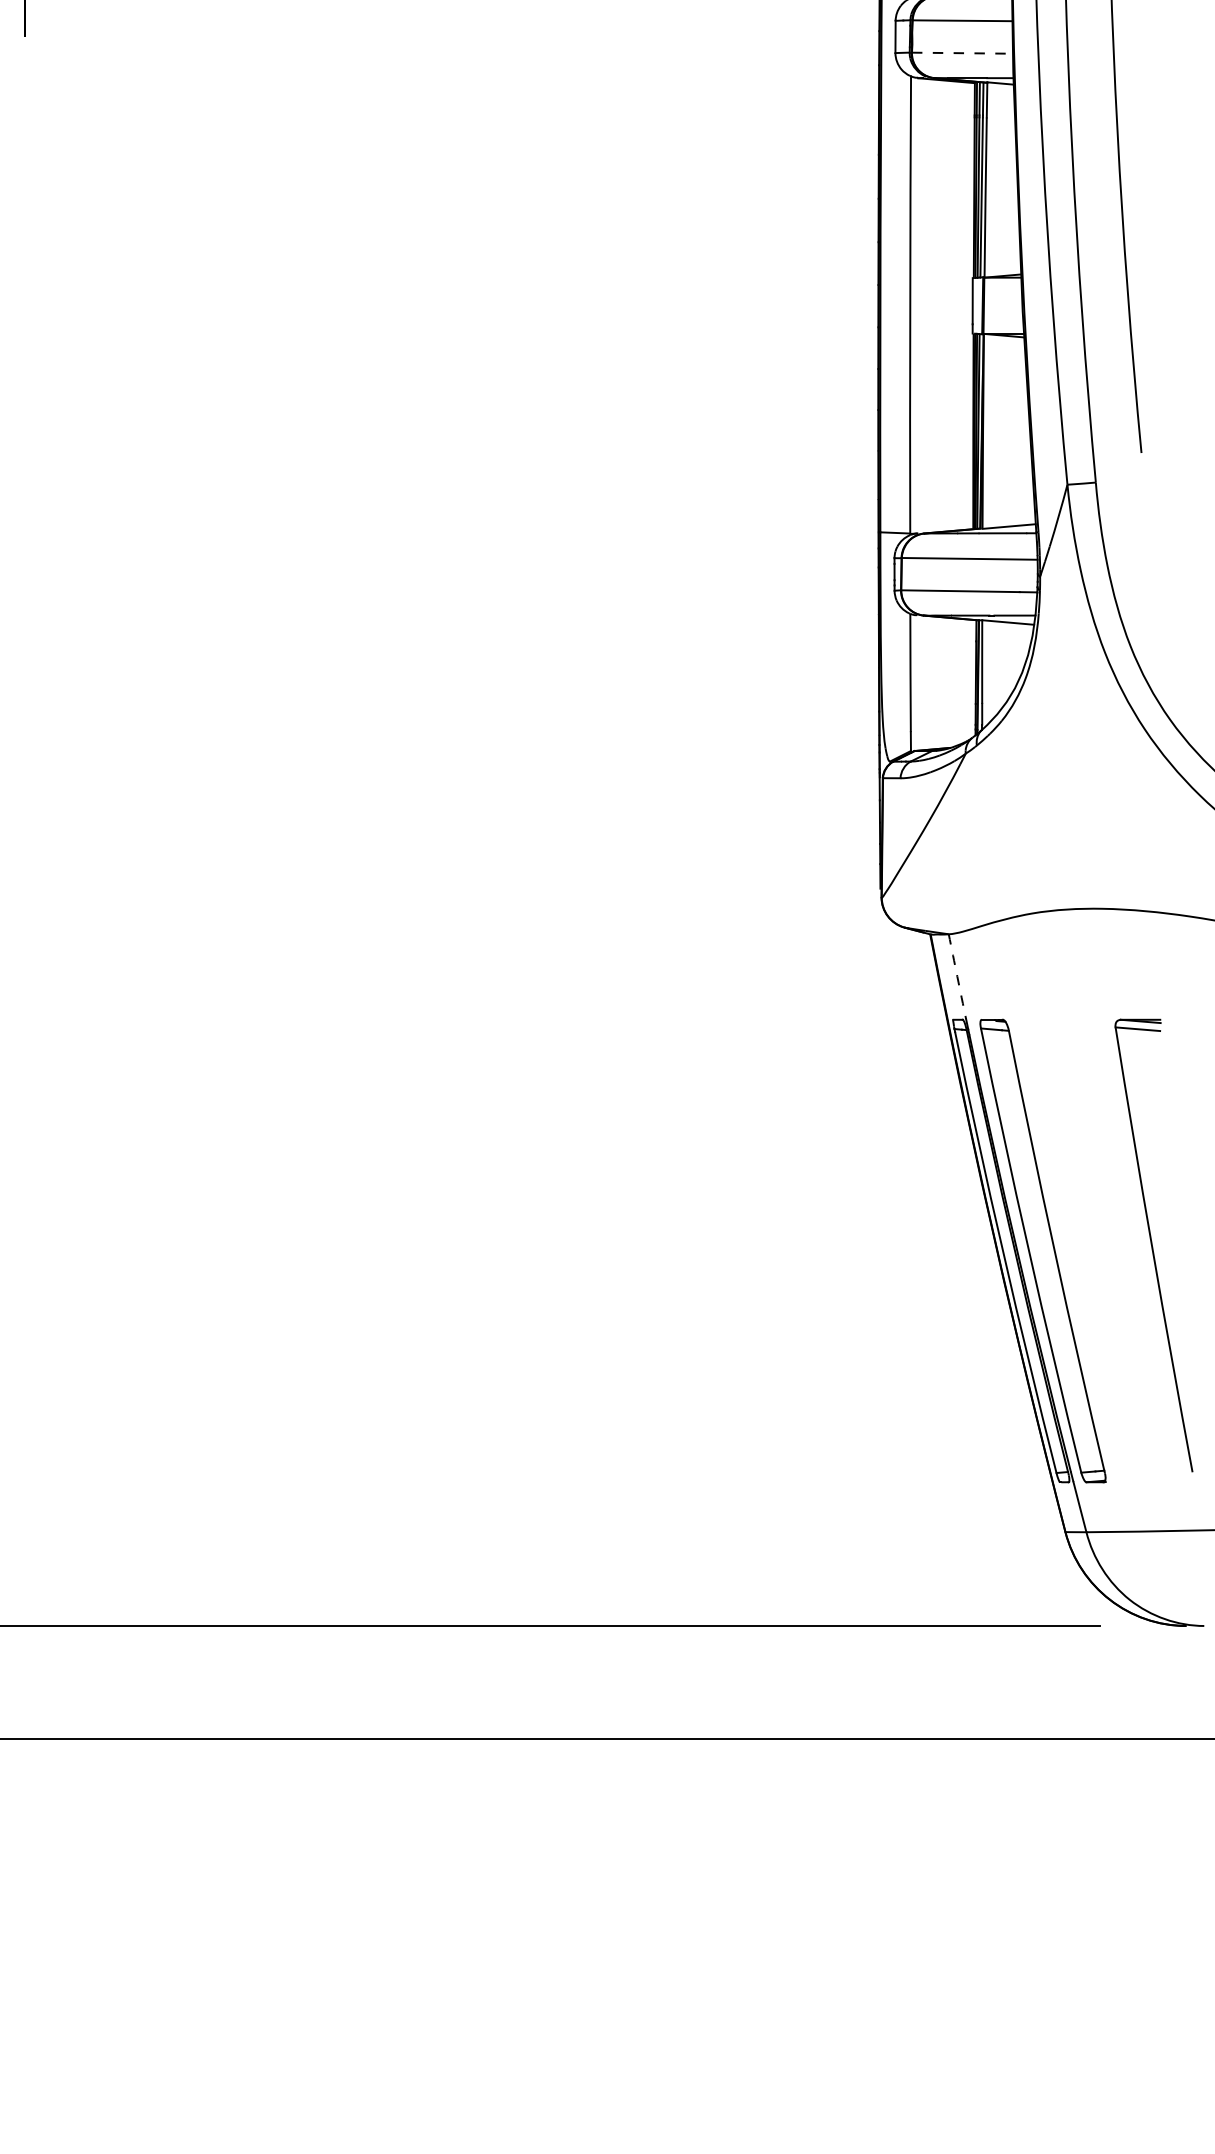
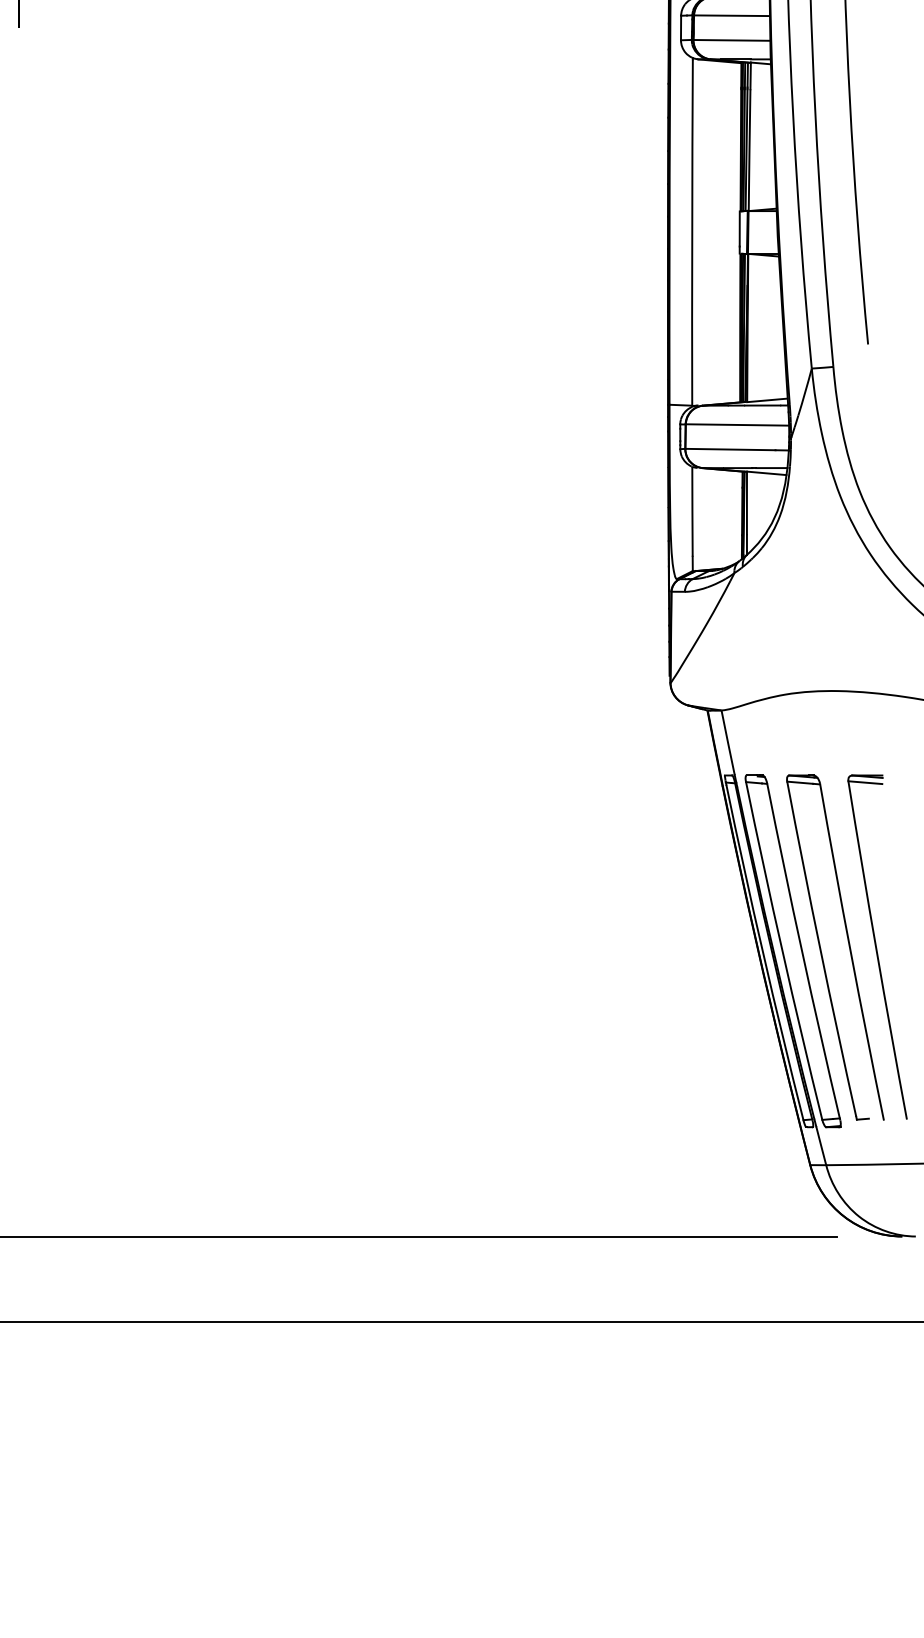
line: (962, 53) -> (731, 40), dashed -> solid
arc: (957, 976) -> (728, 742), dashed -> solid
part: (1115, 1241) -> (848, 944), added

